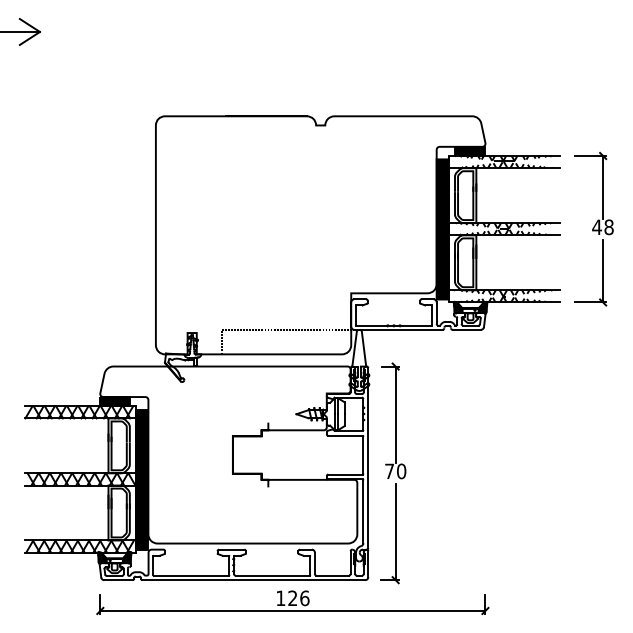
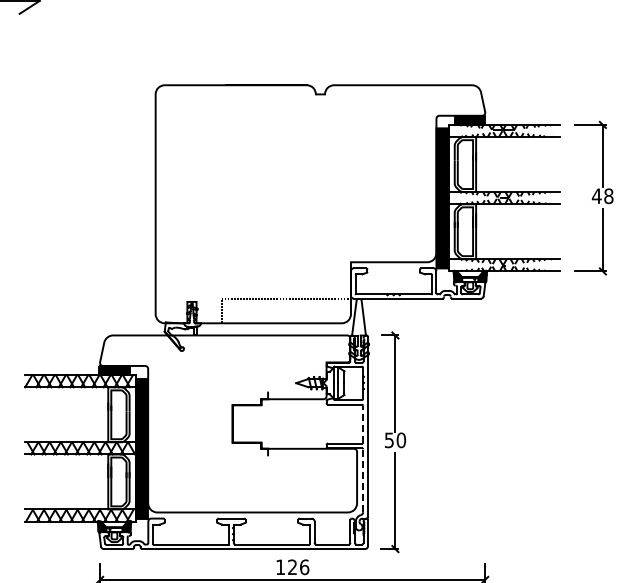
line: (363, 454) -> (363, 423), solid -> dashed
text: (389, 471) -> (389, 440), 70 -> 50
line: (363, 511) -> (363, 480), solid -> dashed

